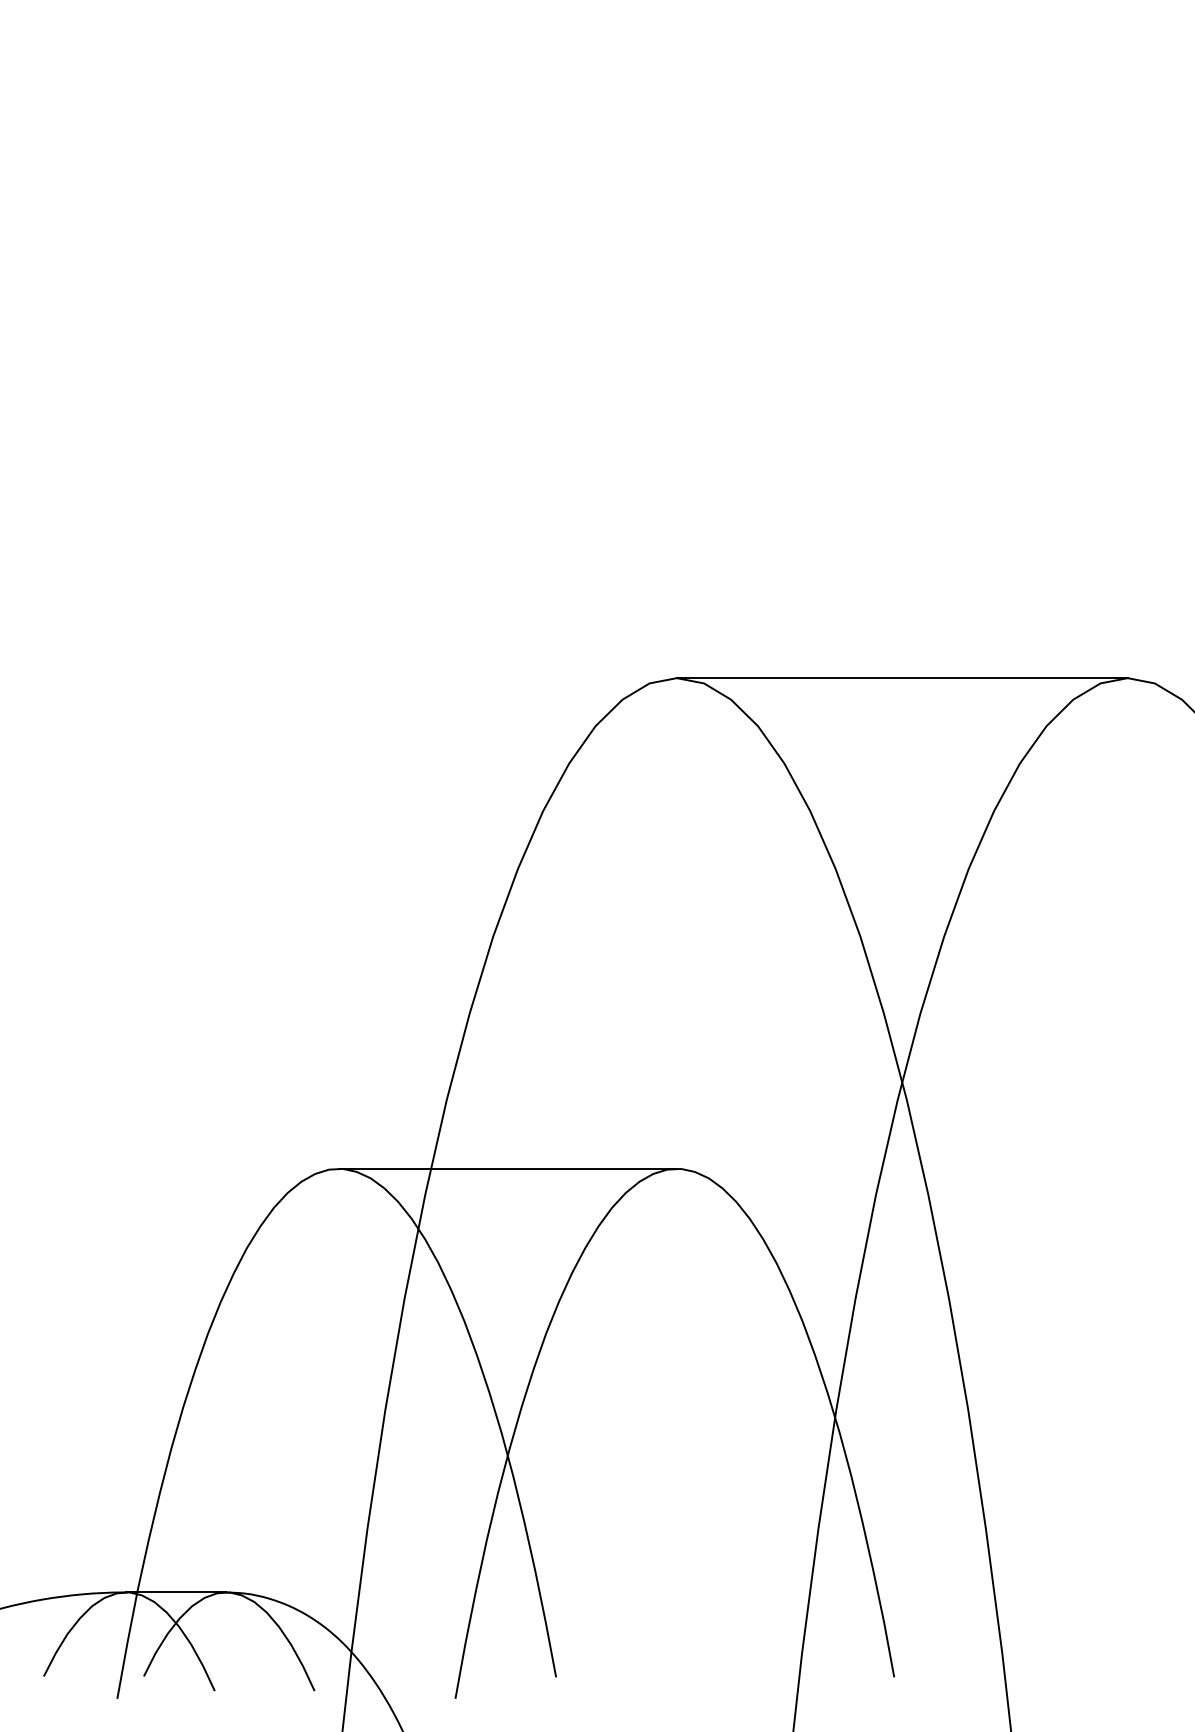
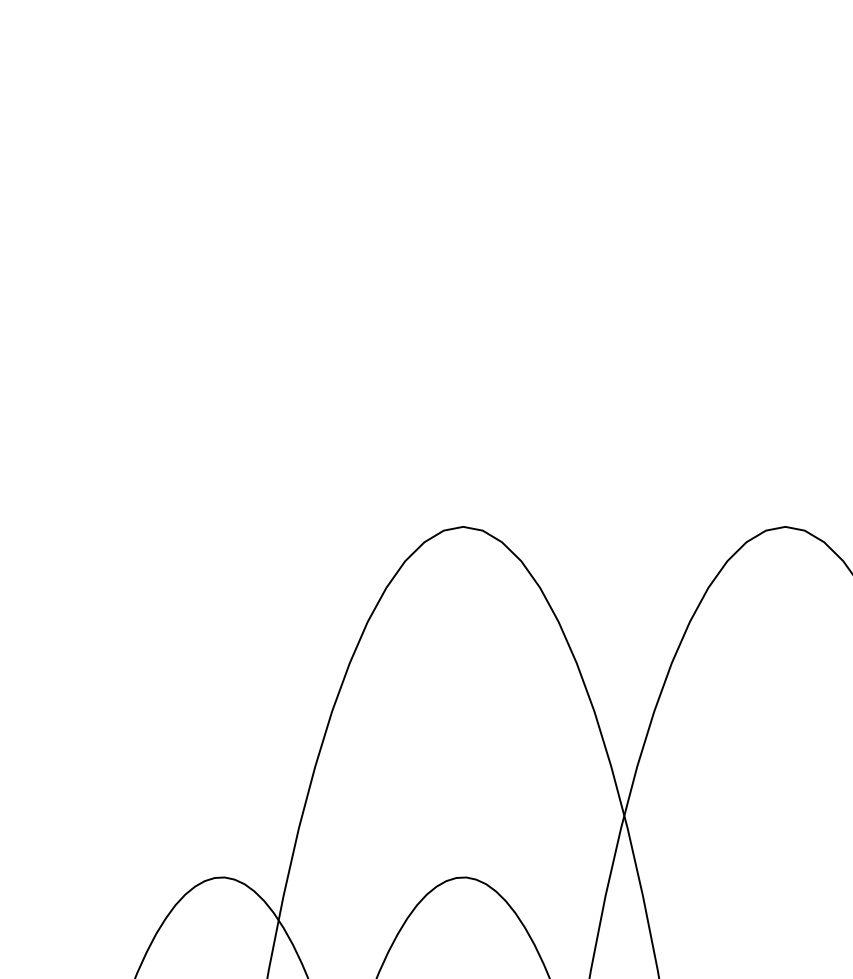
line: (901, 678) -> (623, 527), removed
line: (507, 1168) -> (342, 877), removed

